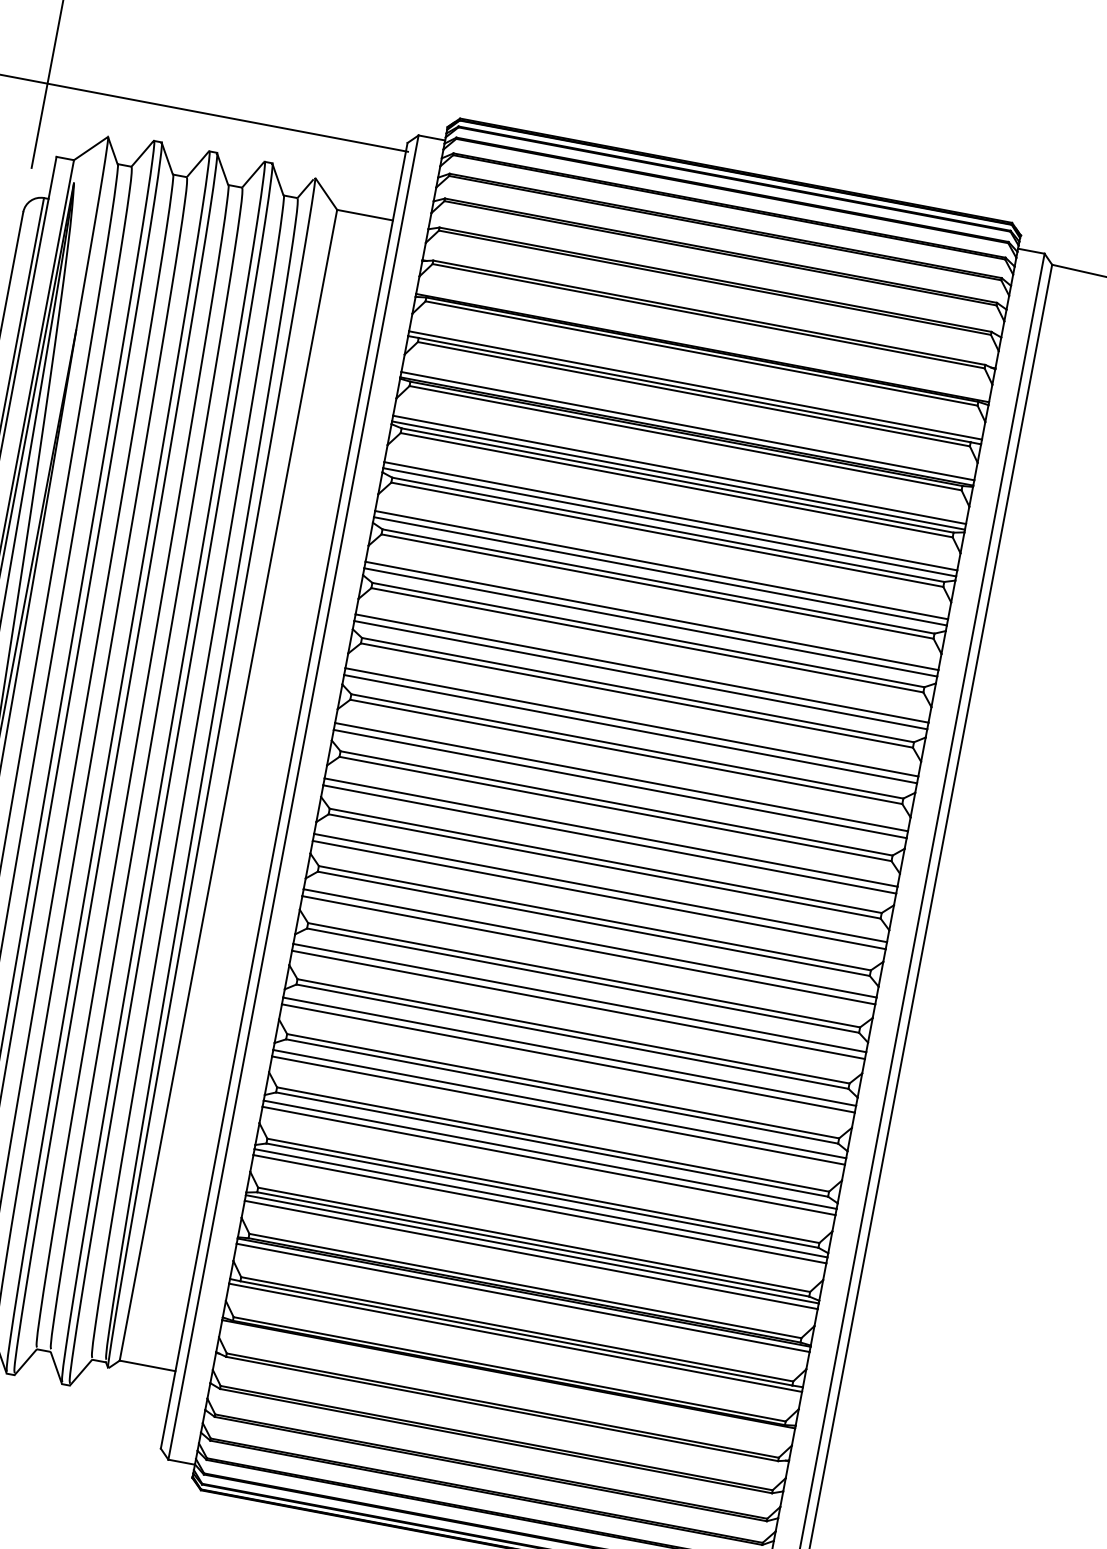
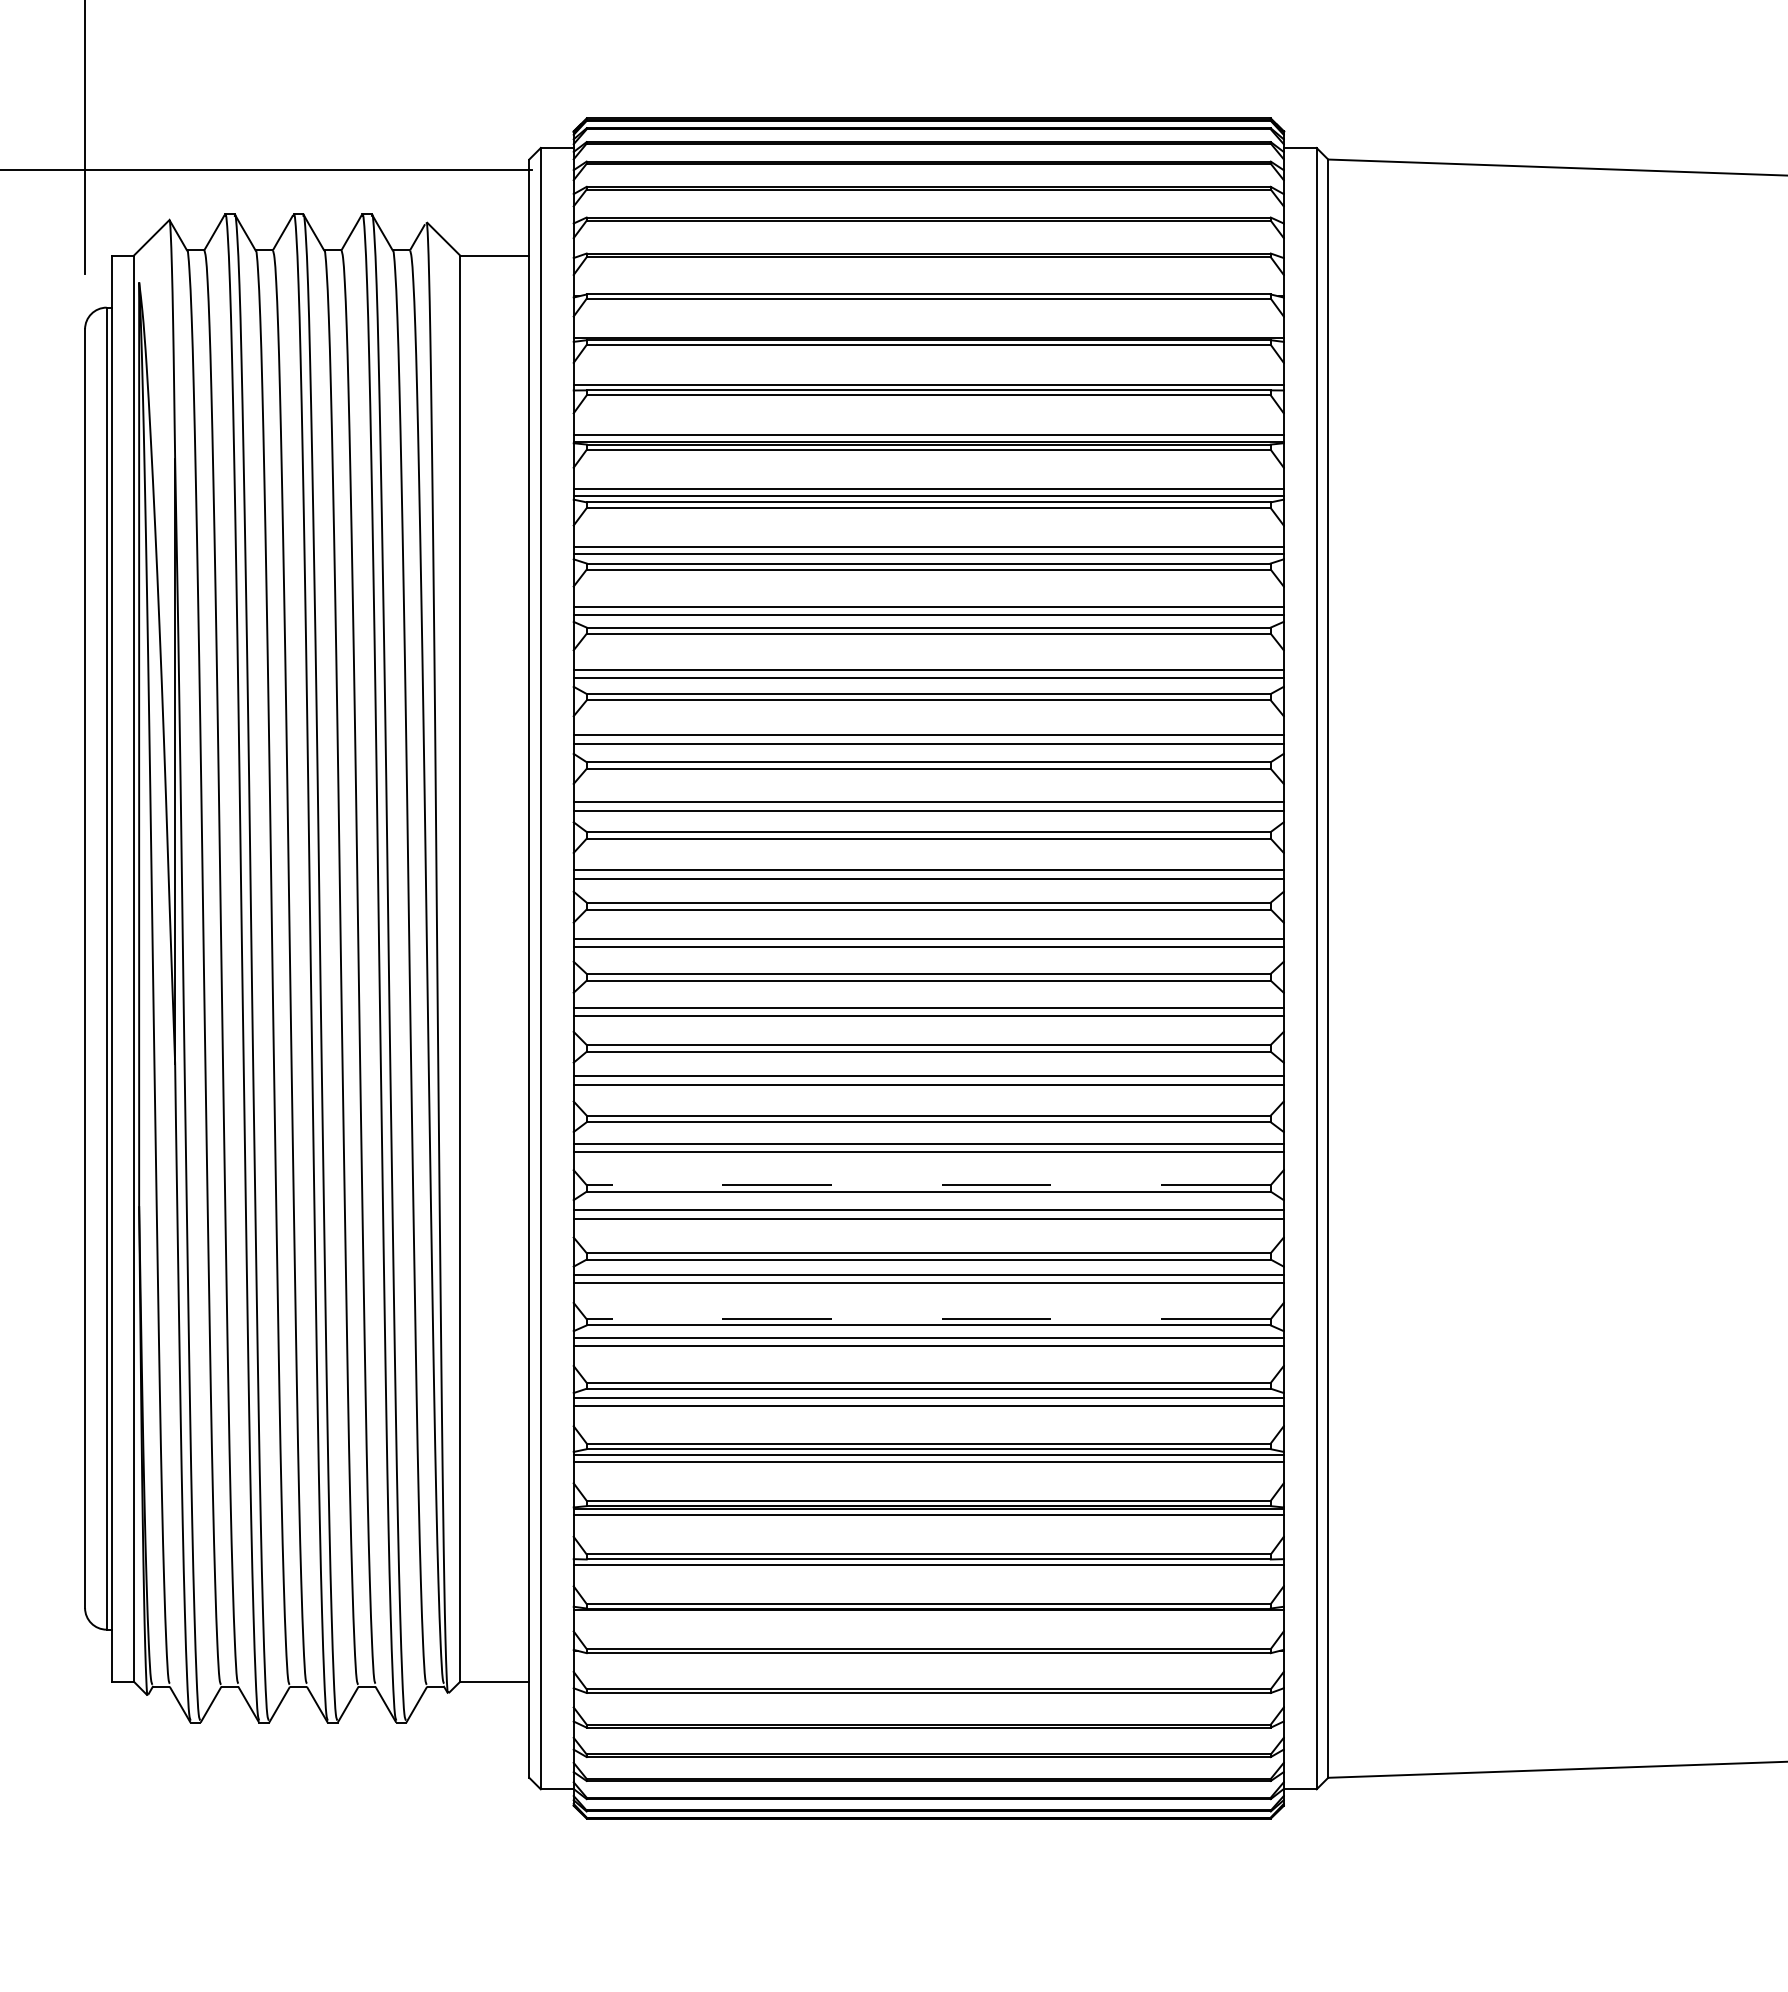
line: (573, 1031) -> (928, 1185), solid -> dashed
line: (552, 1139) -> (928, 1319), solid -> dashed

